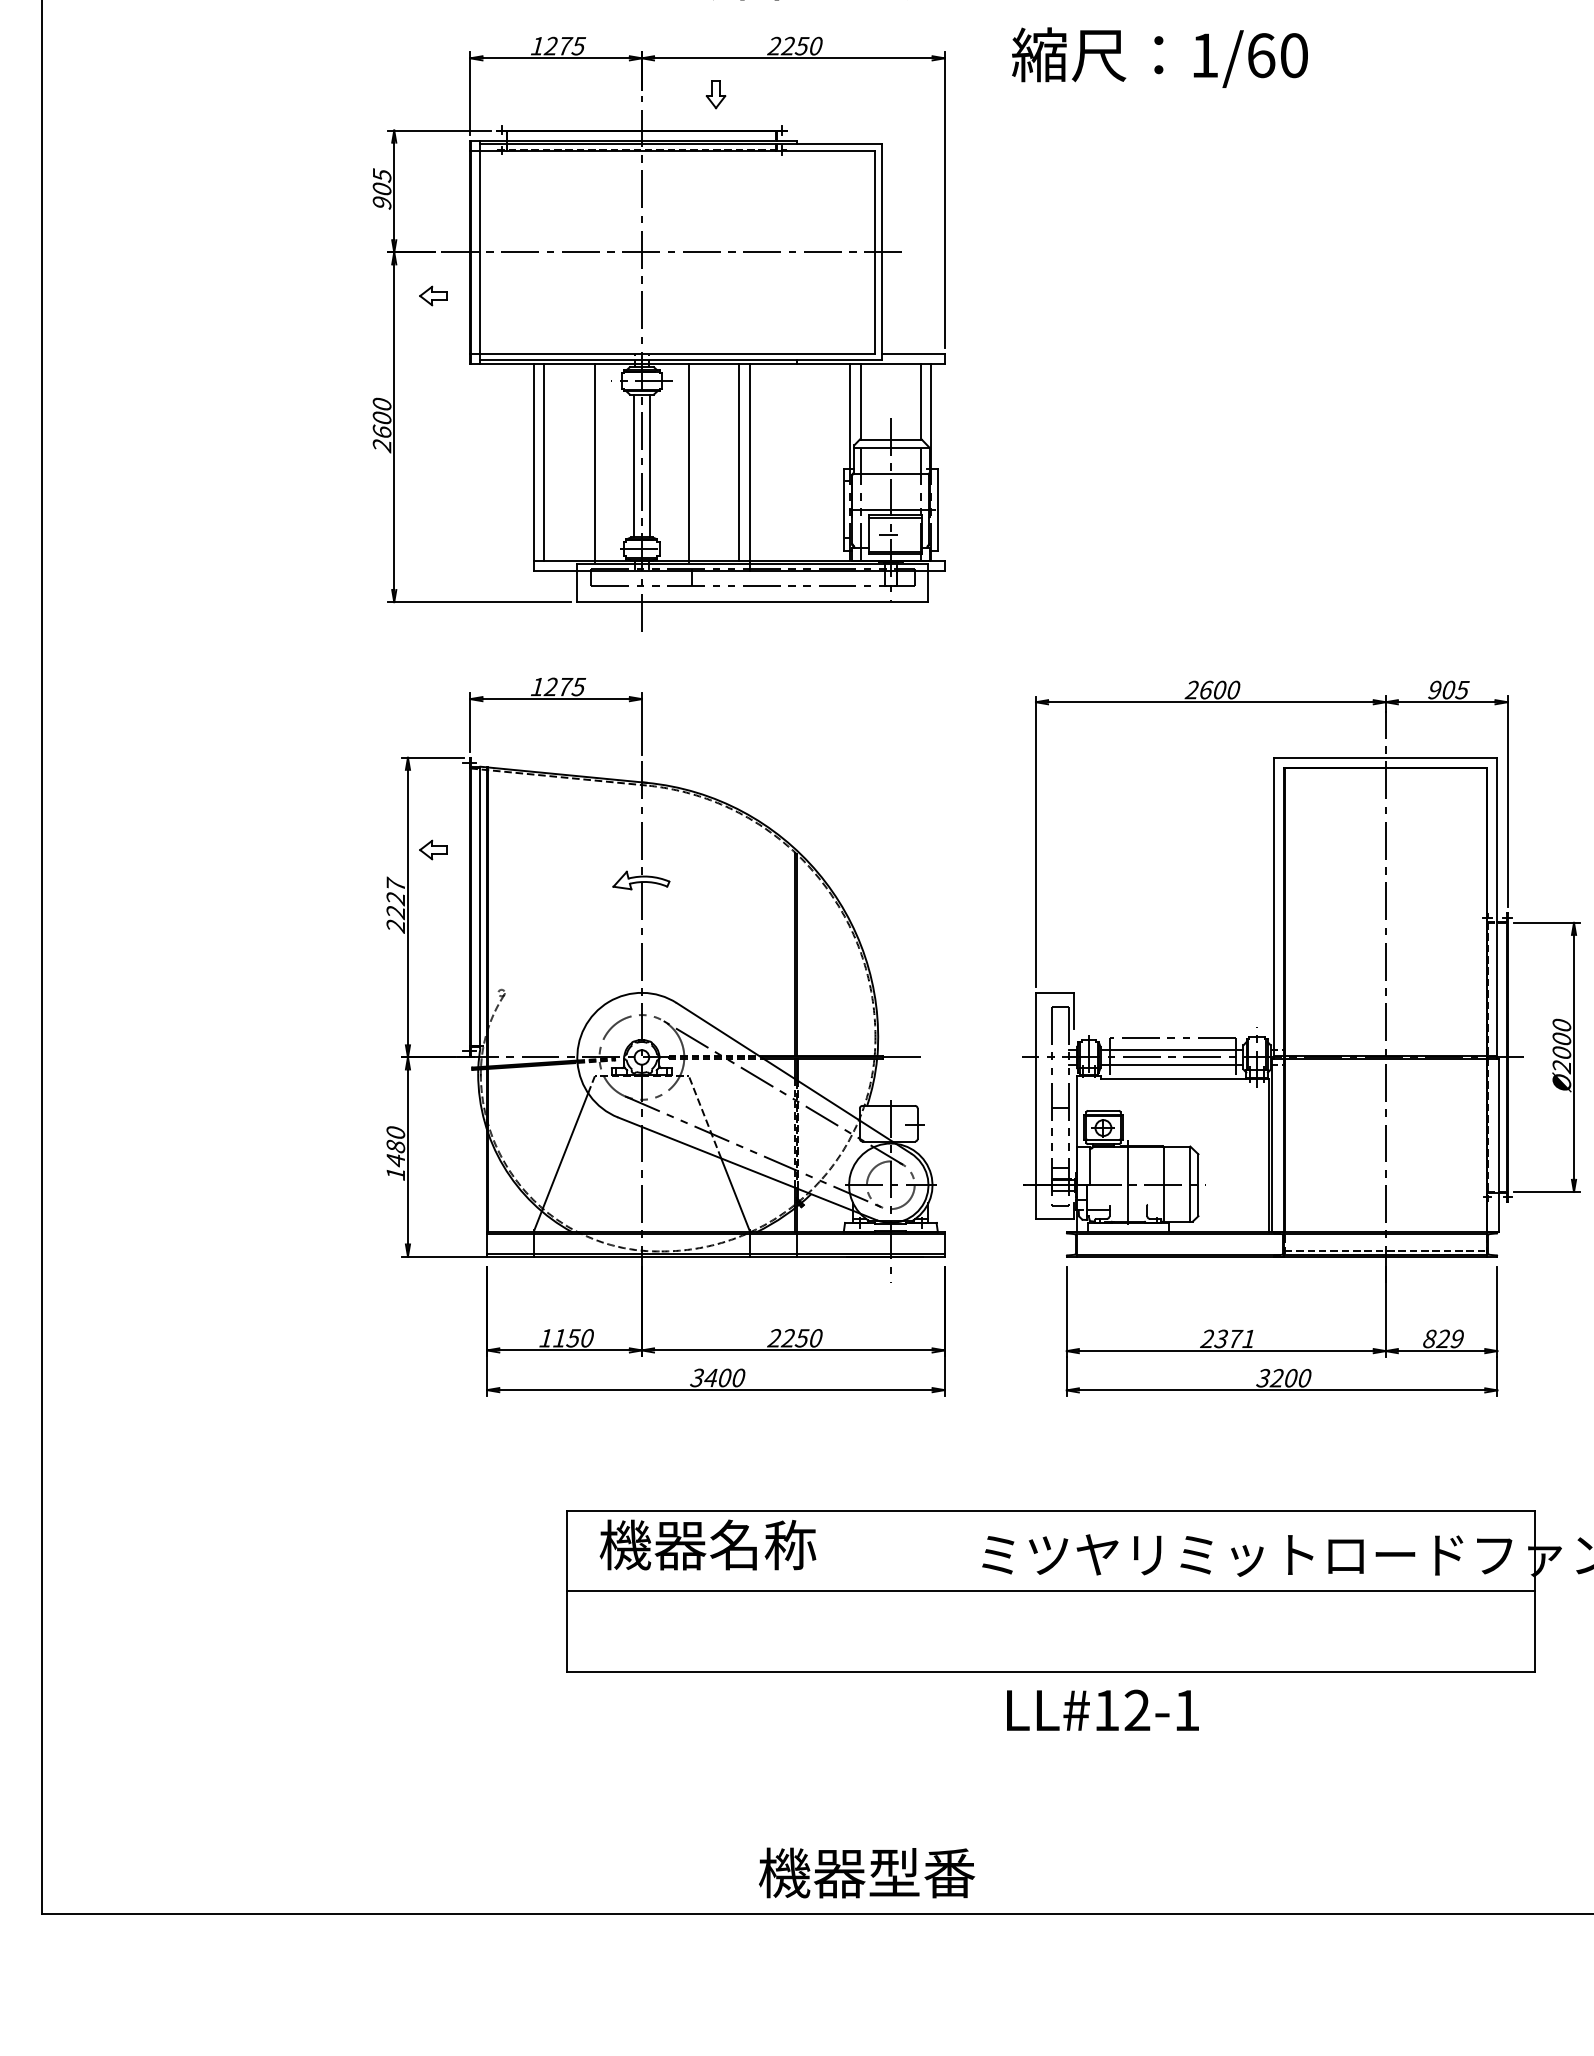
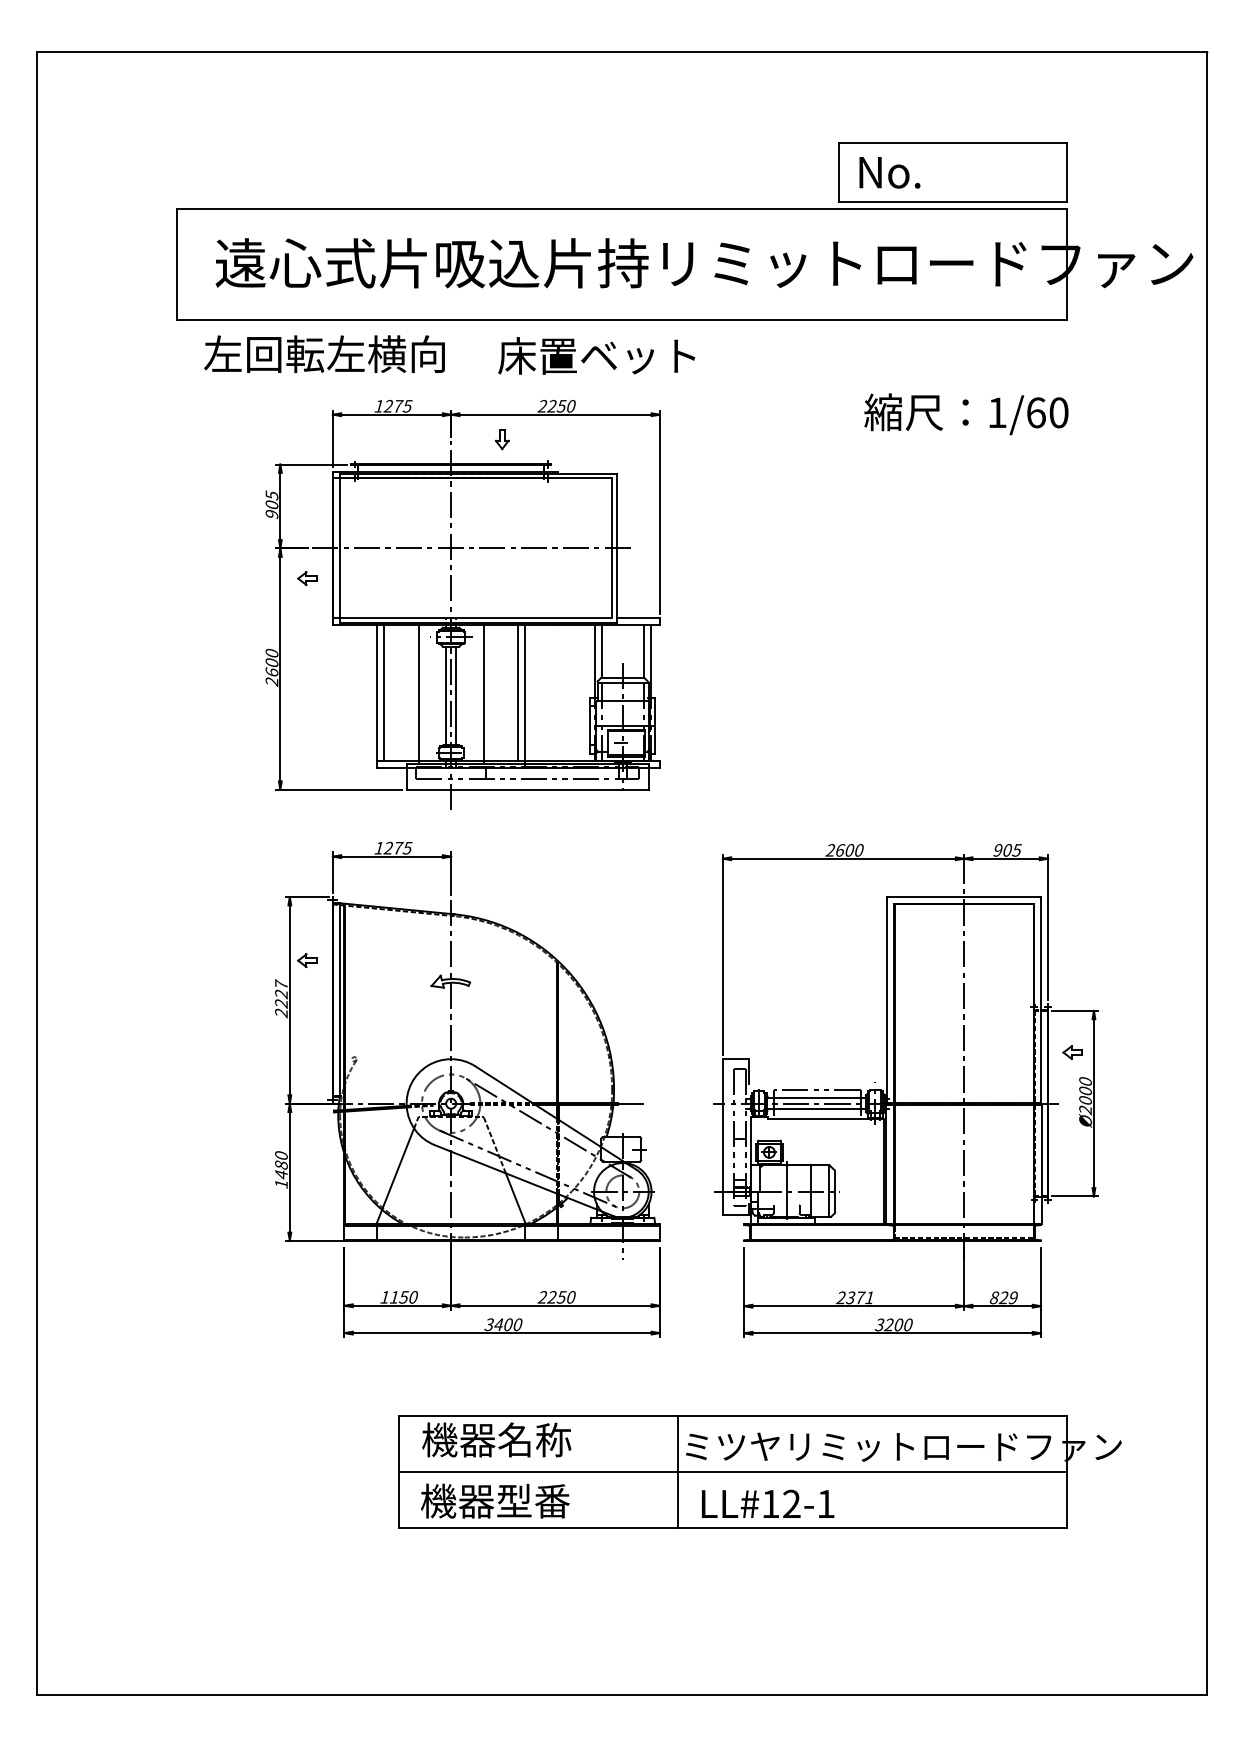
text: (1160, 58) -> (966, 414), moved
part: (1542, 983) -> (1072, 1052), added
line: (970, 1590) -> (677, 1471), added
text: (1103, 1709) -> (768, 1503), moved
text: (867, 1872) -> (495, 1500), moved

